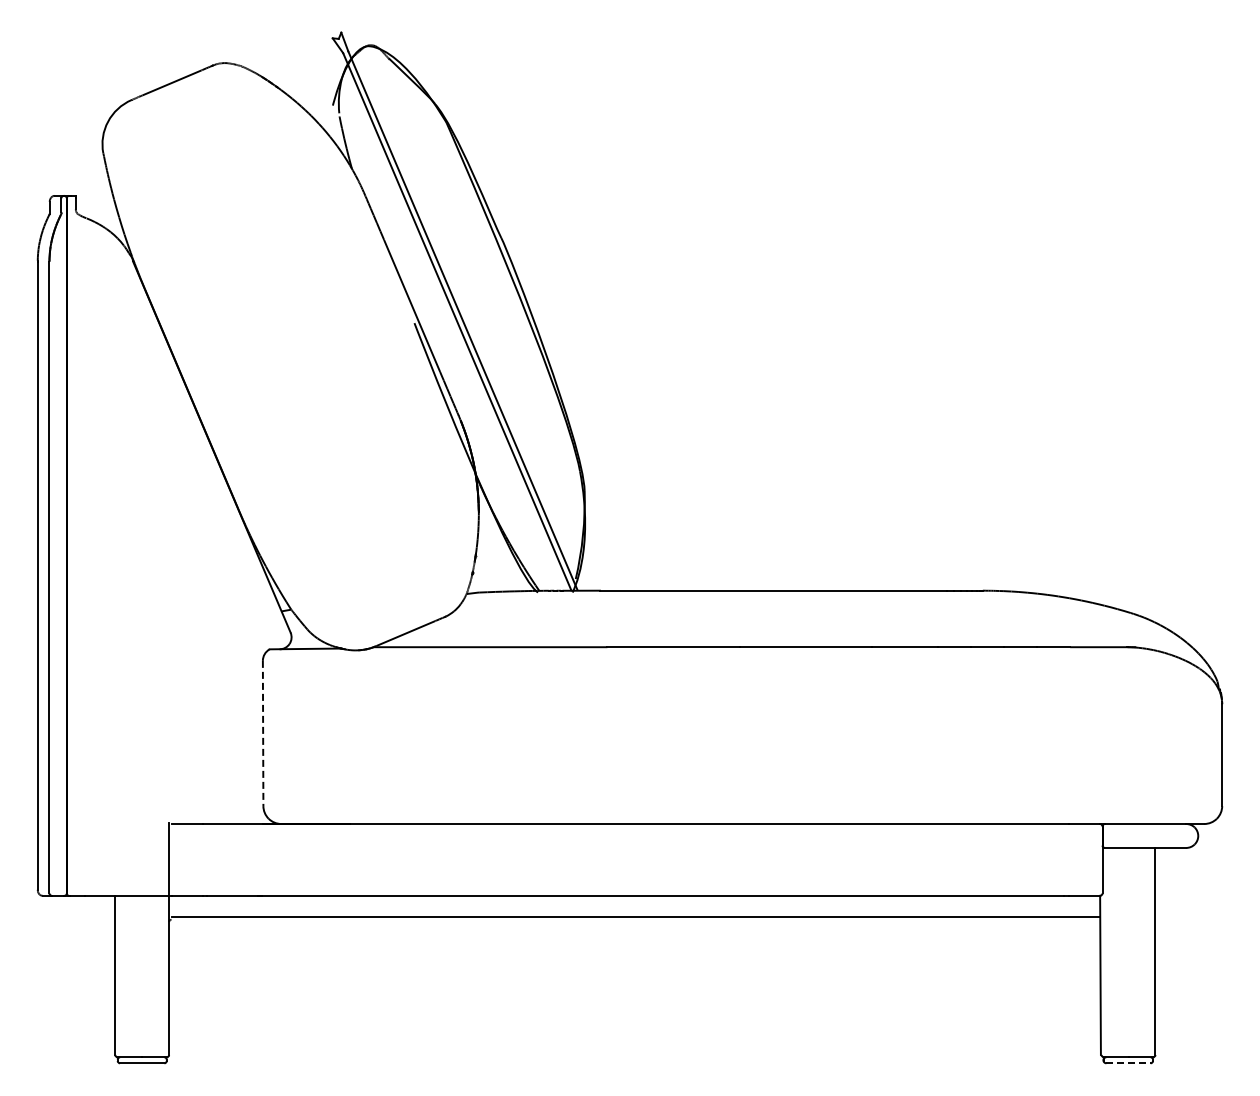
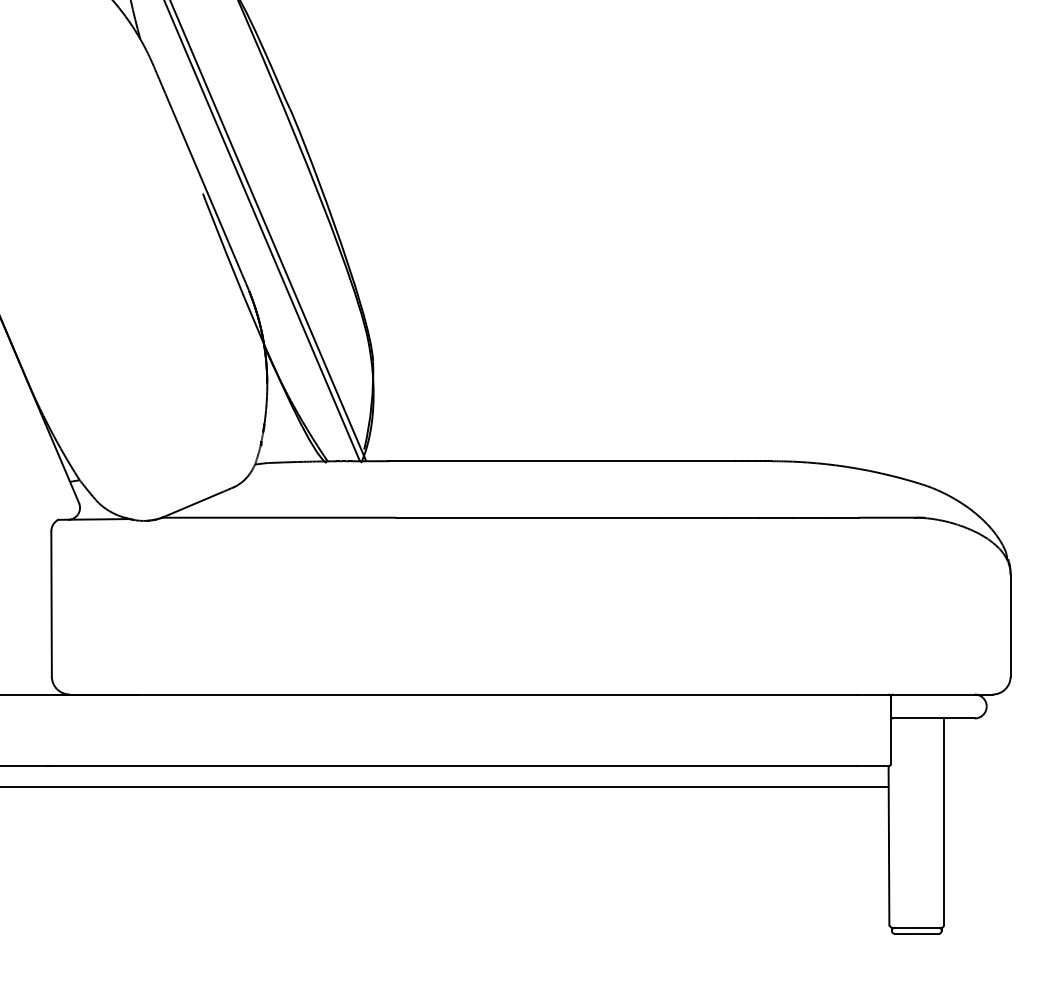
line: (263, 733) -> (51, 604), dashed -> solid
line: (1129, 1063) -> (917, 934), dashed -> solid

